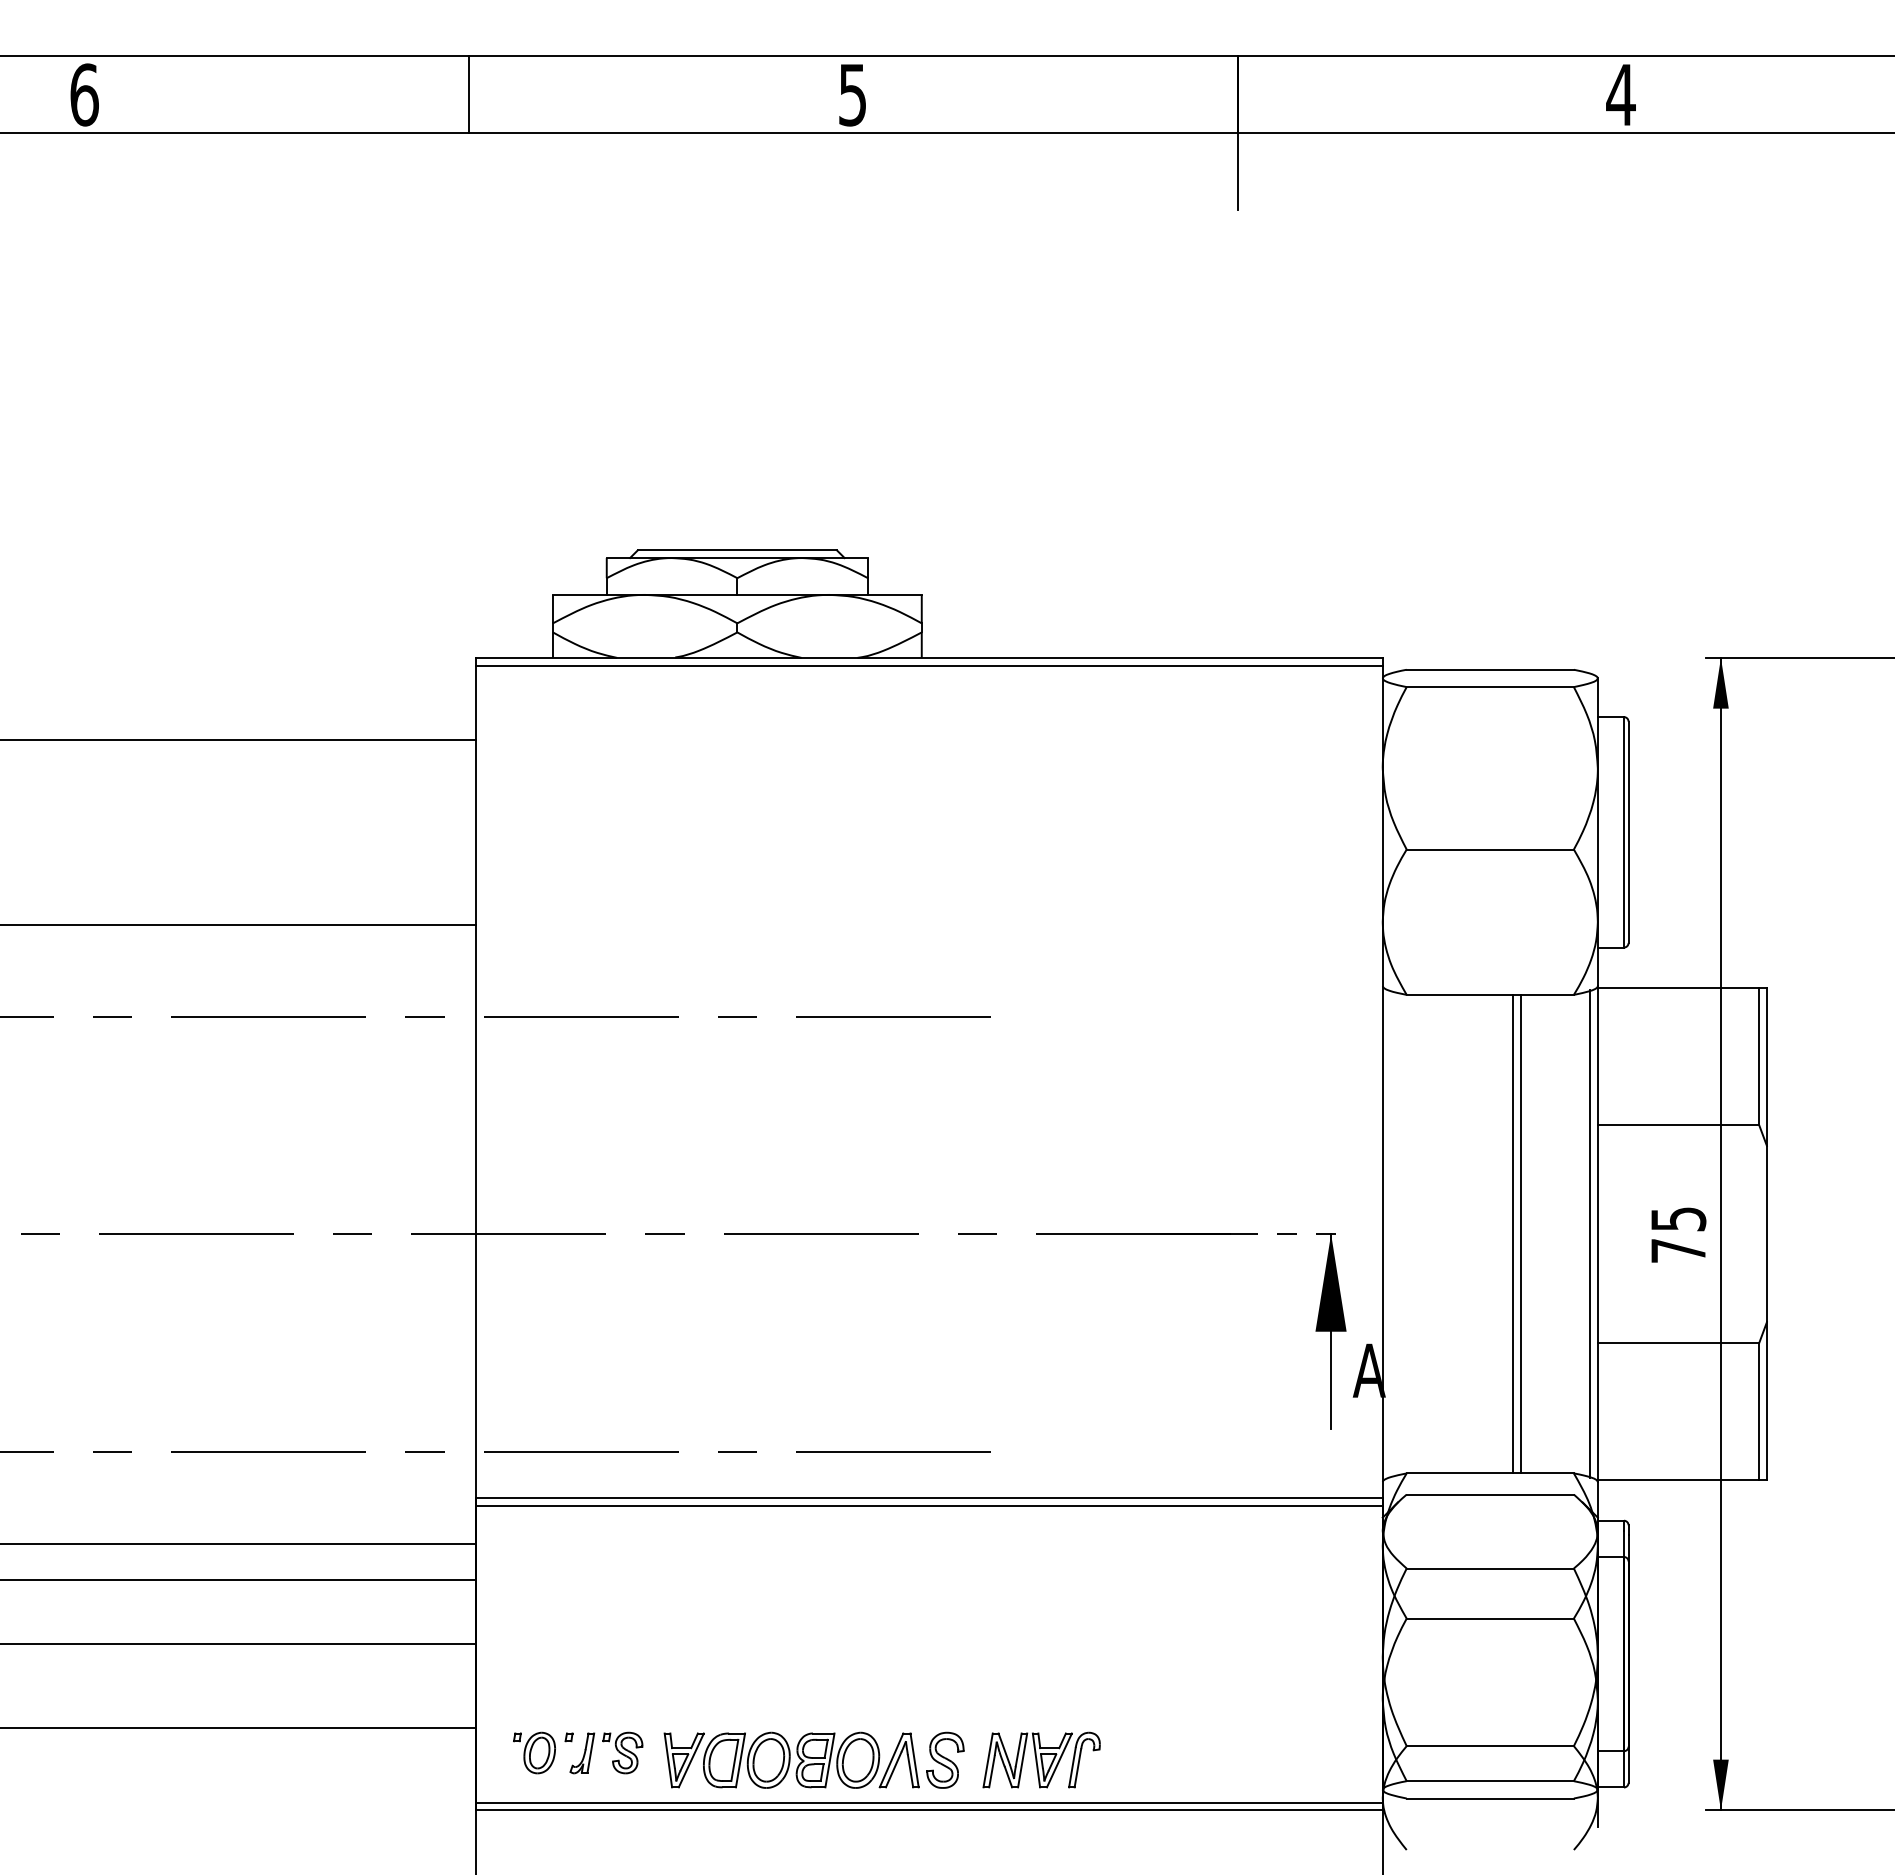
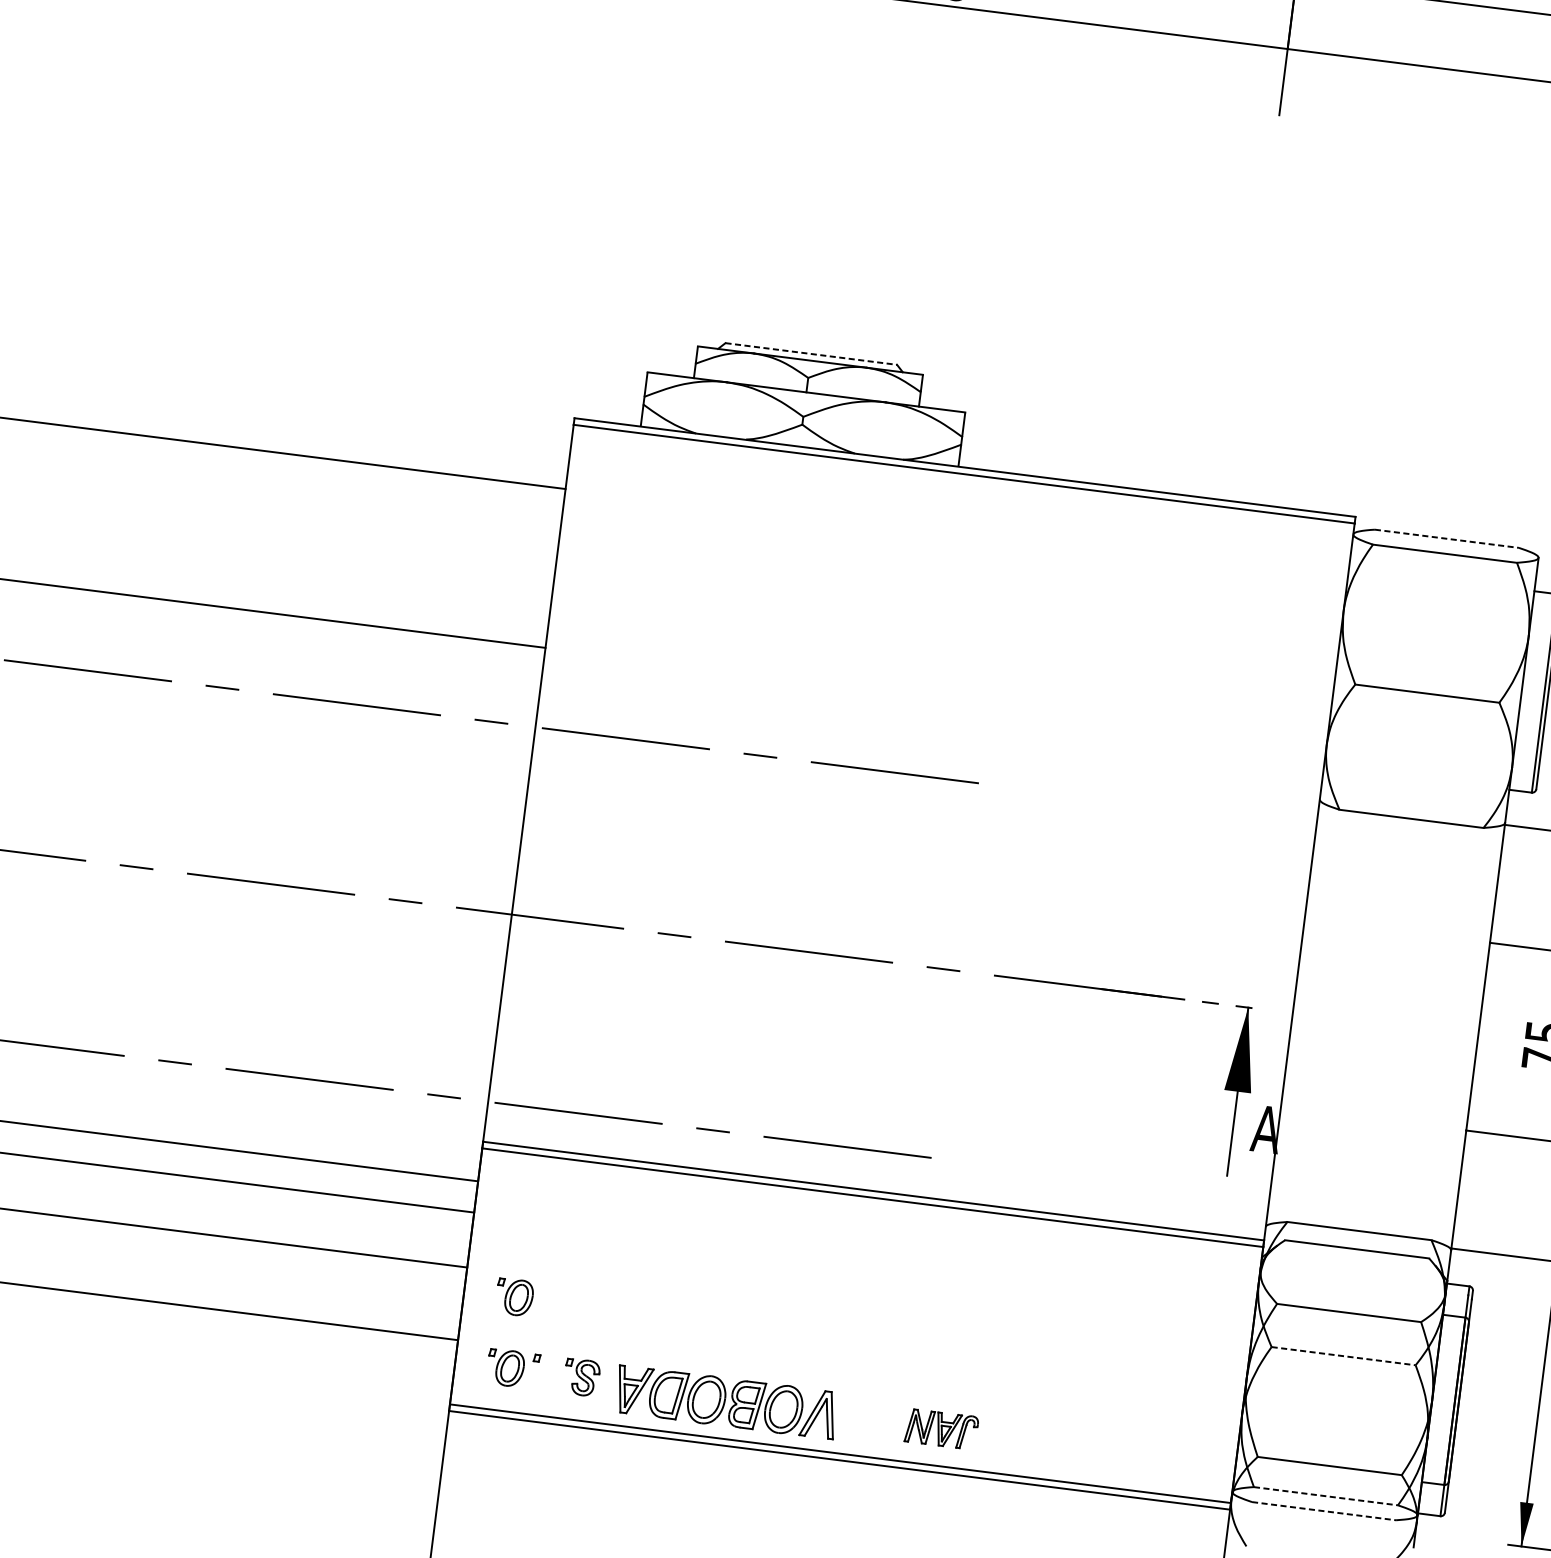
line: (737, 550) -> (811, 354), solid -> dashed
line: (1490, 669) -> (1447, 538), solid -> dashed
line: (1513, 1233) -> (1405, 1026), removed
line: (1521, 1233) -> (1412, 1027), removed
line: (1590, 1233) -> (1471, 1035), removed
line: (1490, 1618) -> (1343, 1356), solid -> dashed
part: (534, 1670) -> (514, 1296), added
part: (582, 1753) -> (546, 1373), removed
part: (945, 1759) -> (858, 1418), removed
part: (1041, 1759) -> (941, 1428), size x0.7
line: (1490, 1781) -> (1326, 1496), solid -> dashed
line: (1490, 1798) -> (1324, 1511), solid -> dashed

